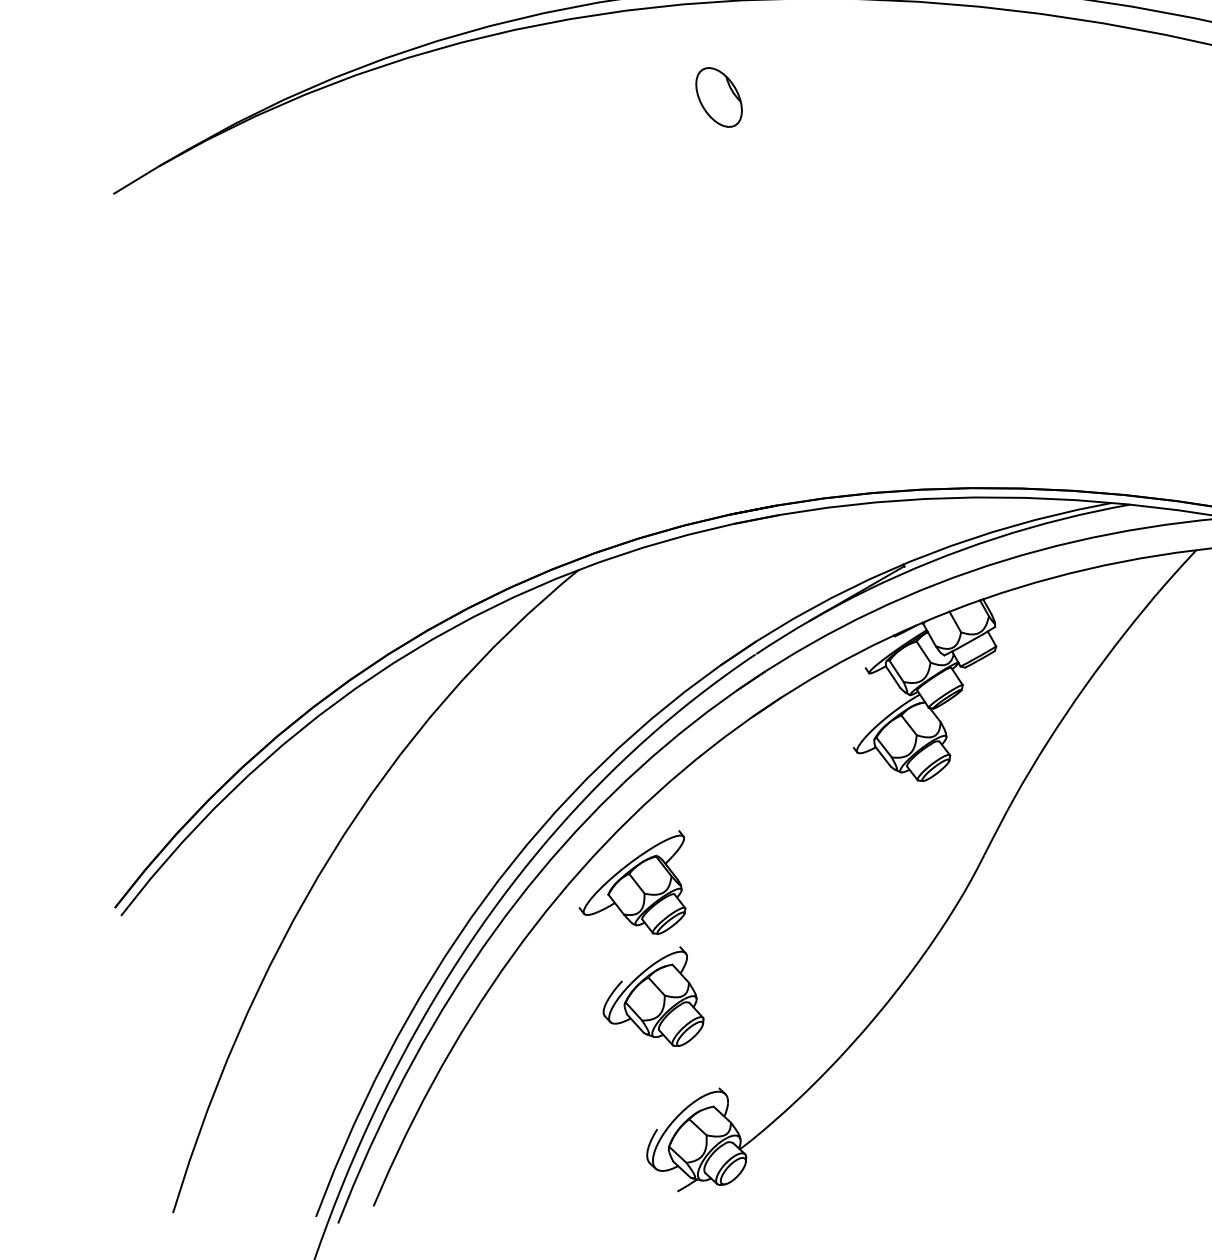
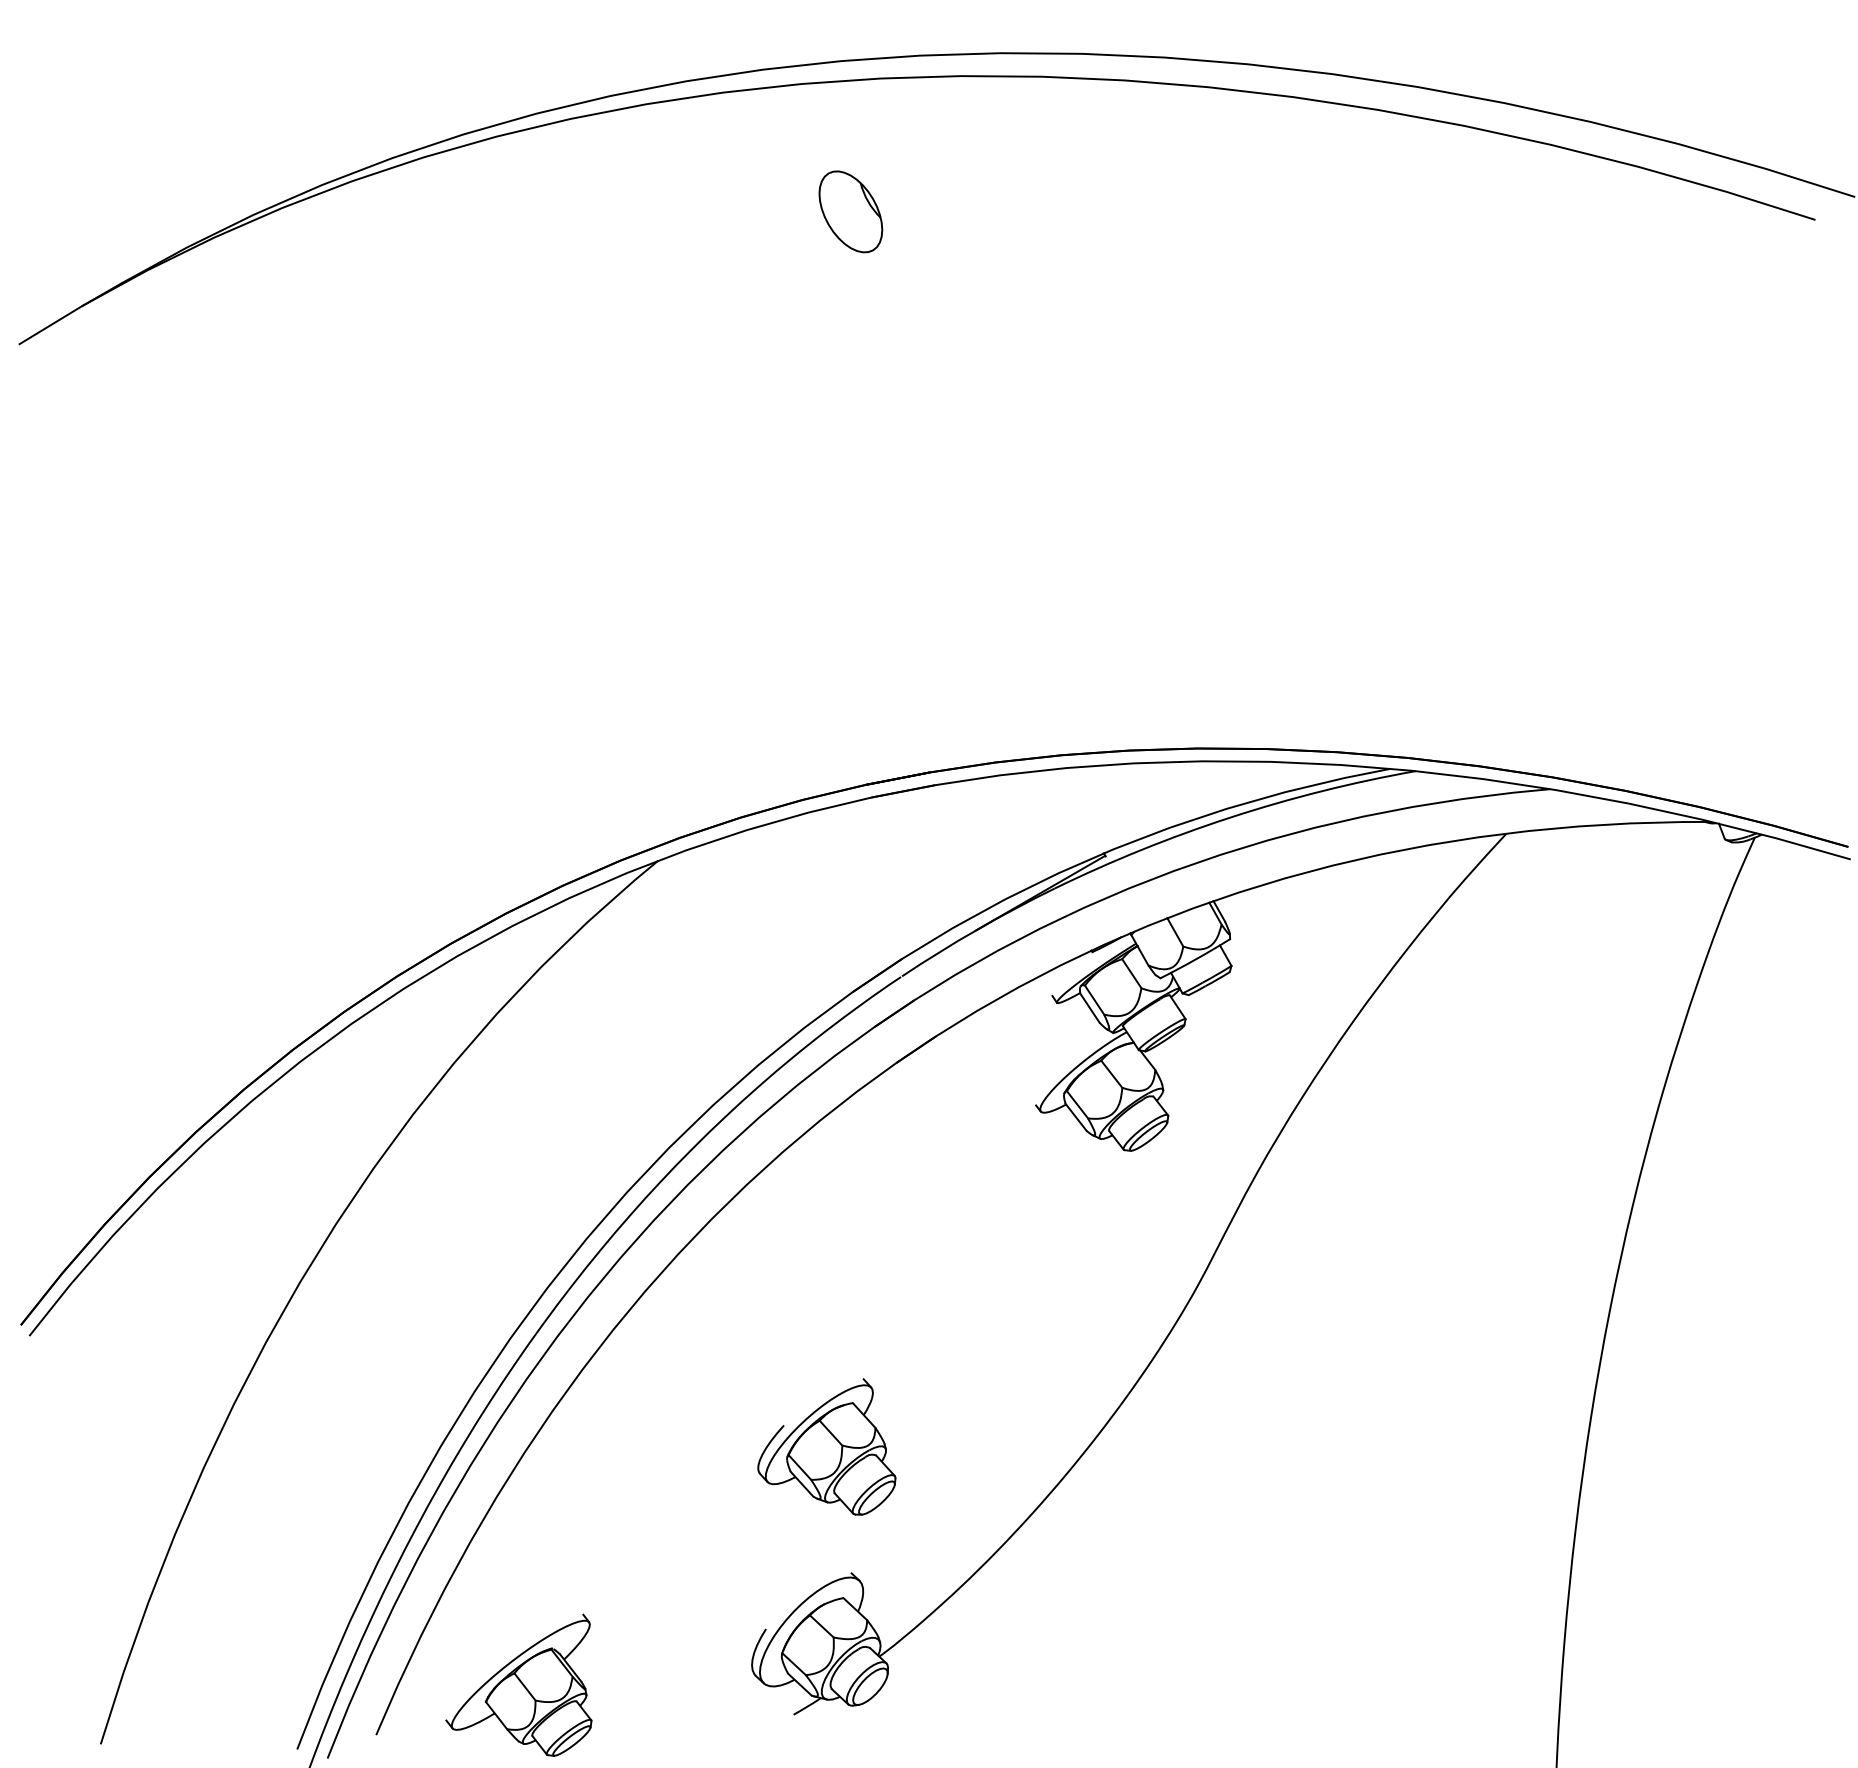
part: (632, 881) -> (518, 1684), moved
part: (653, 996) -> (826, 1446), moved

